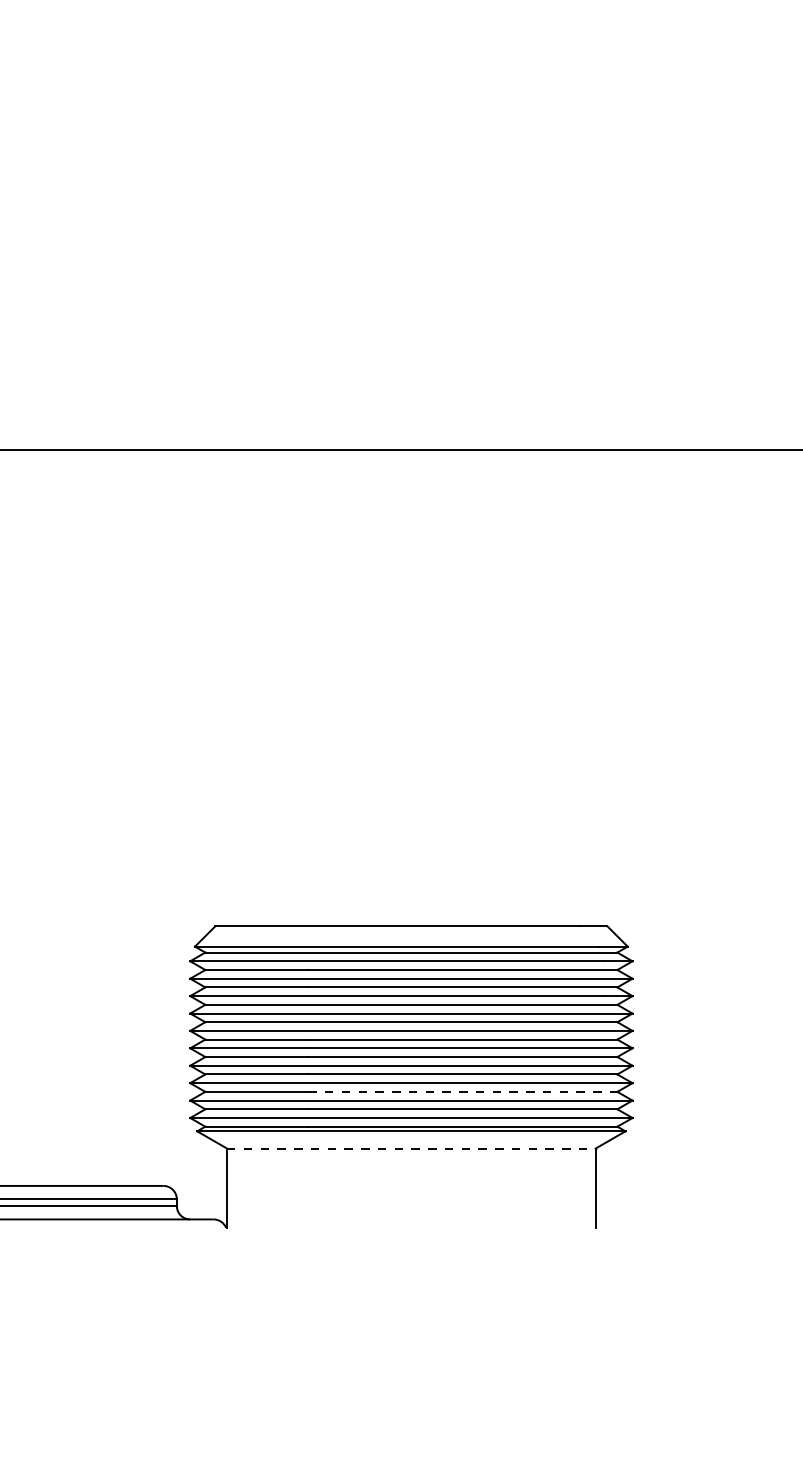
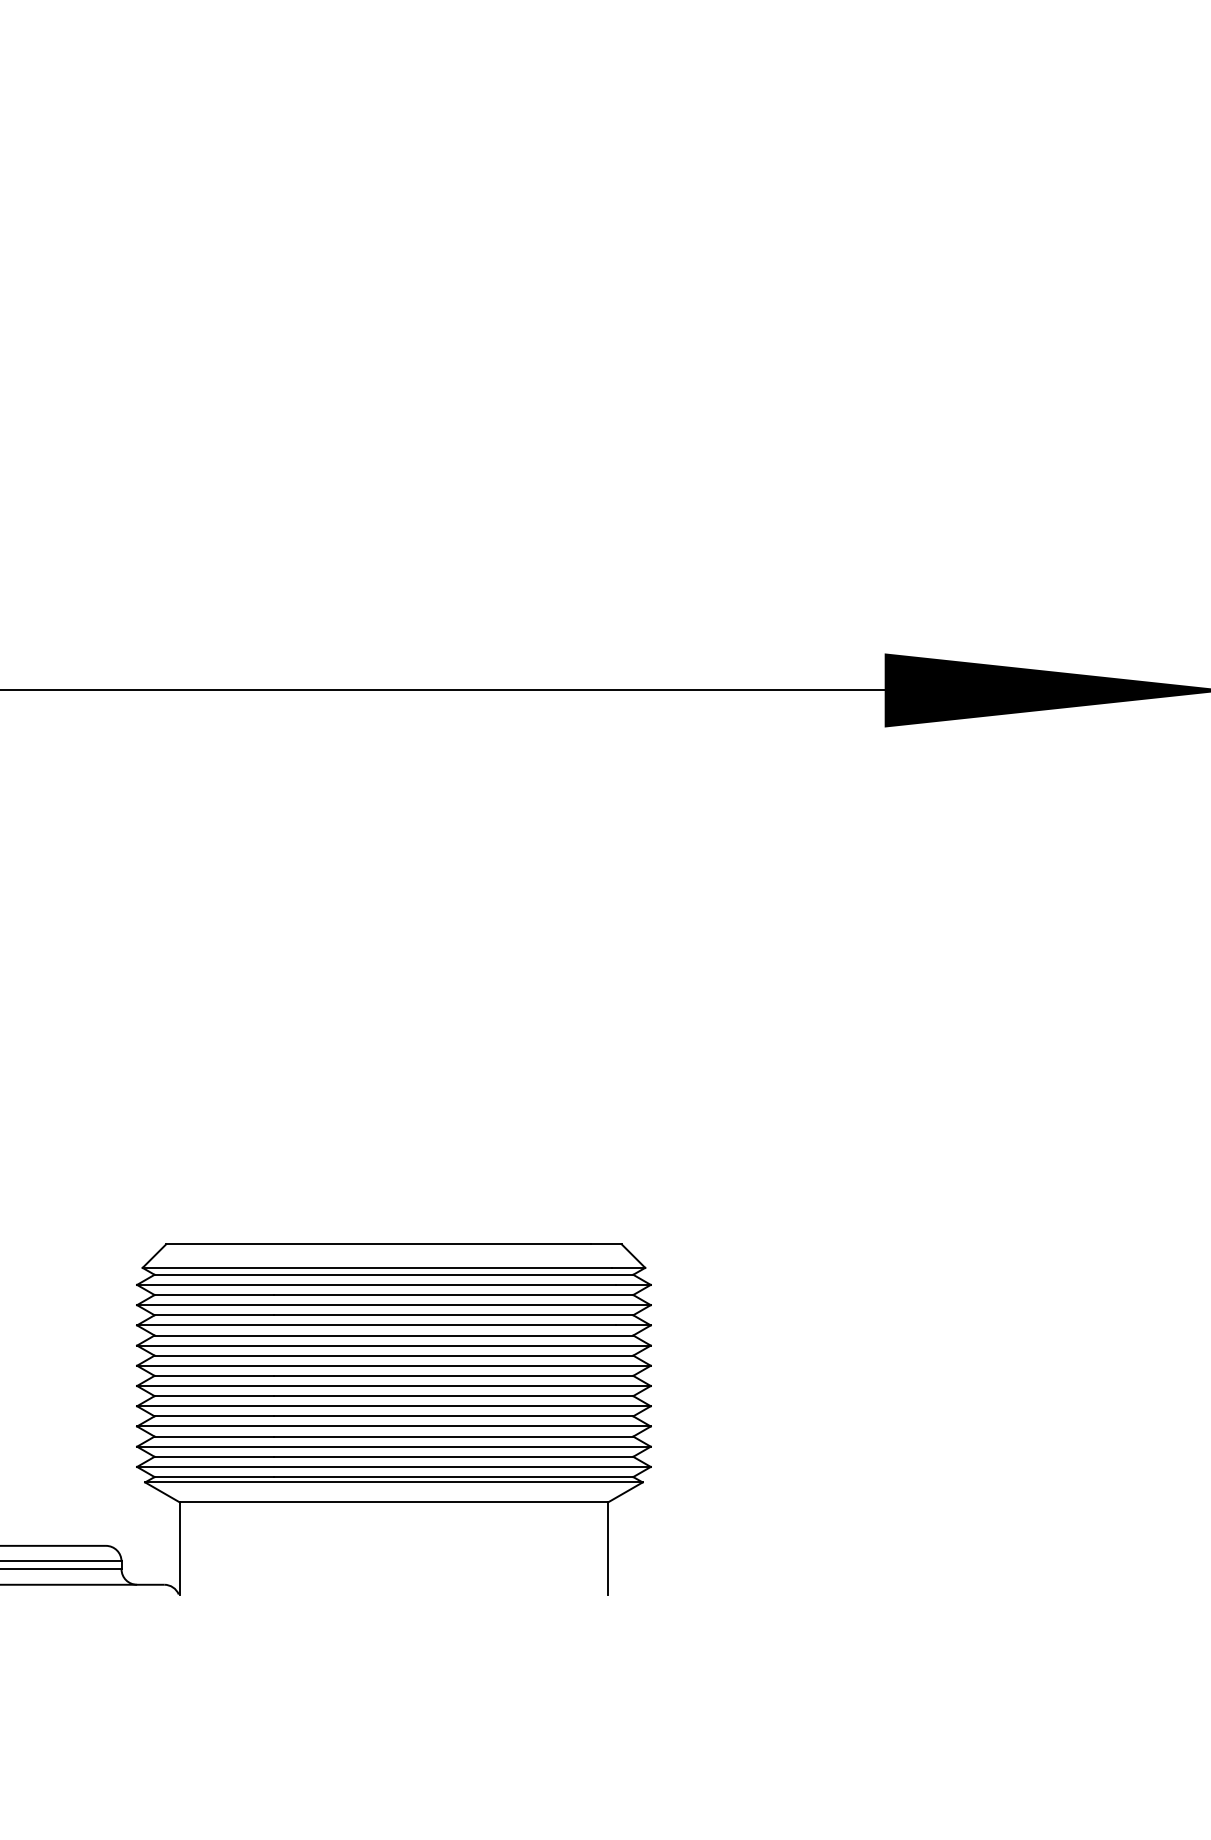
line: (462, 1091) -> (453, 1436), dashed -> solid
line: (411, 1148) -> (394, 1502), dashed -> solid

